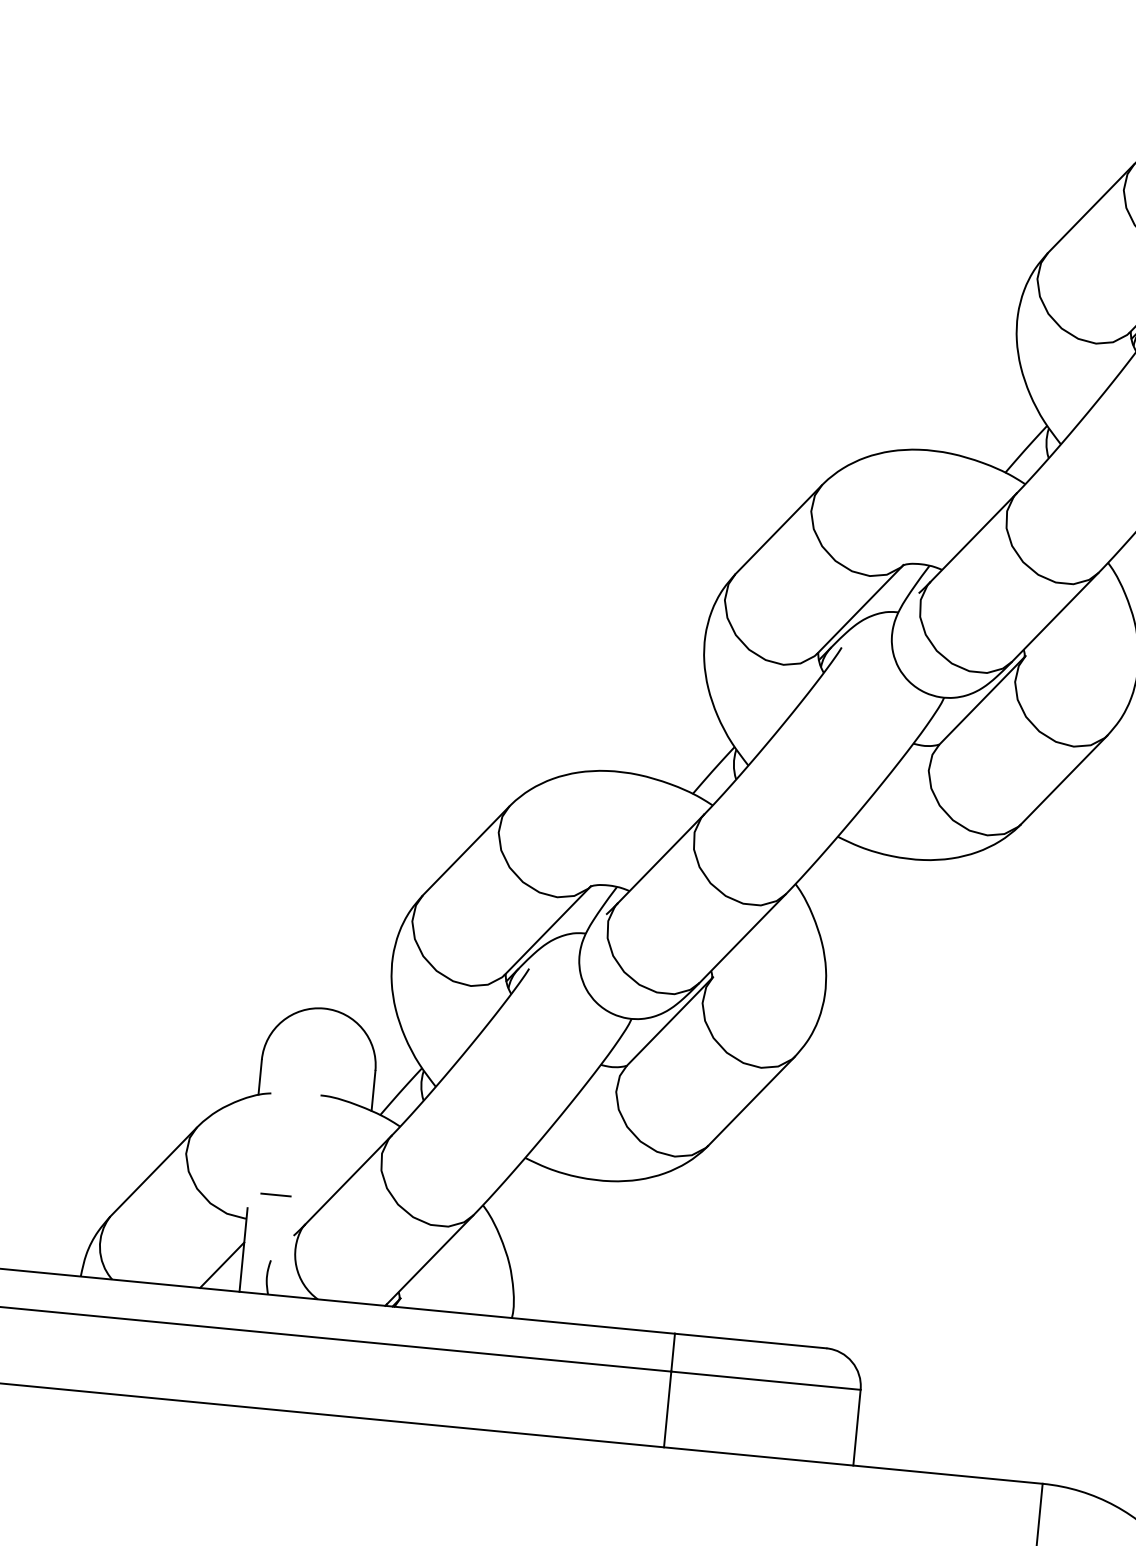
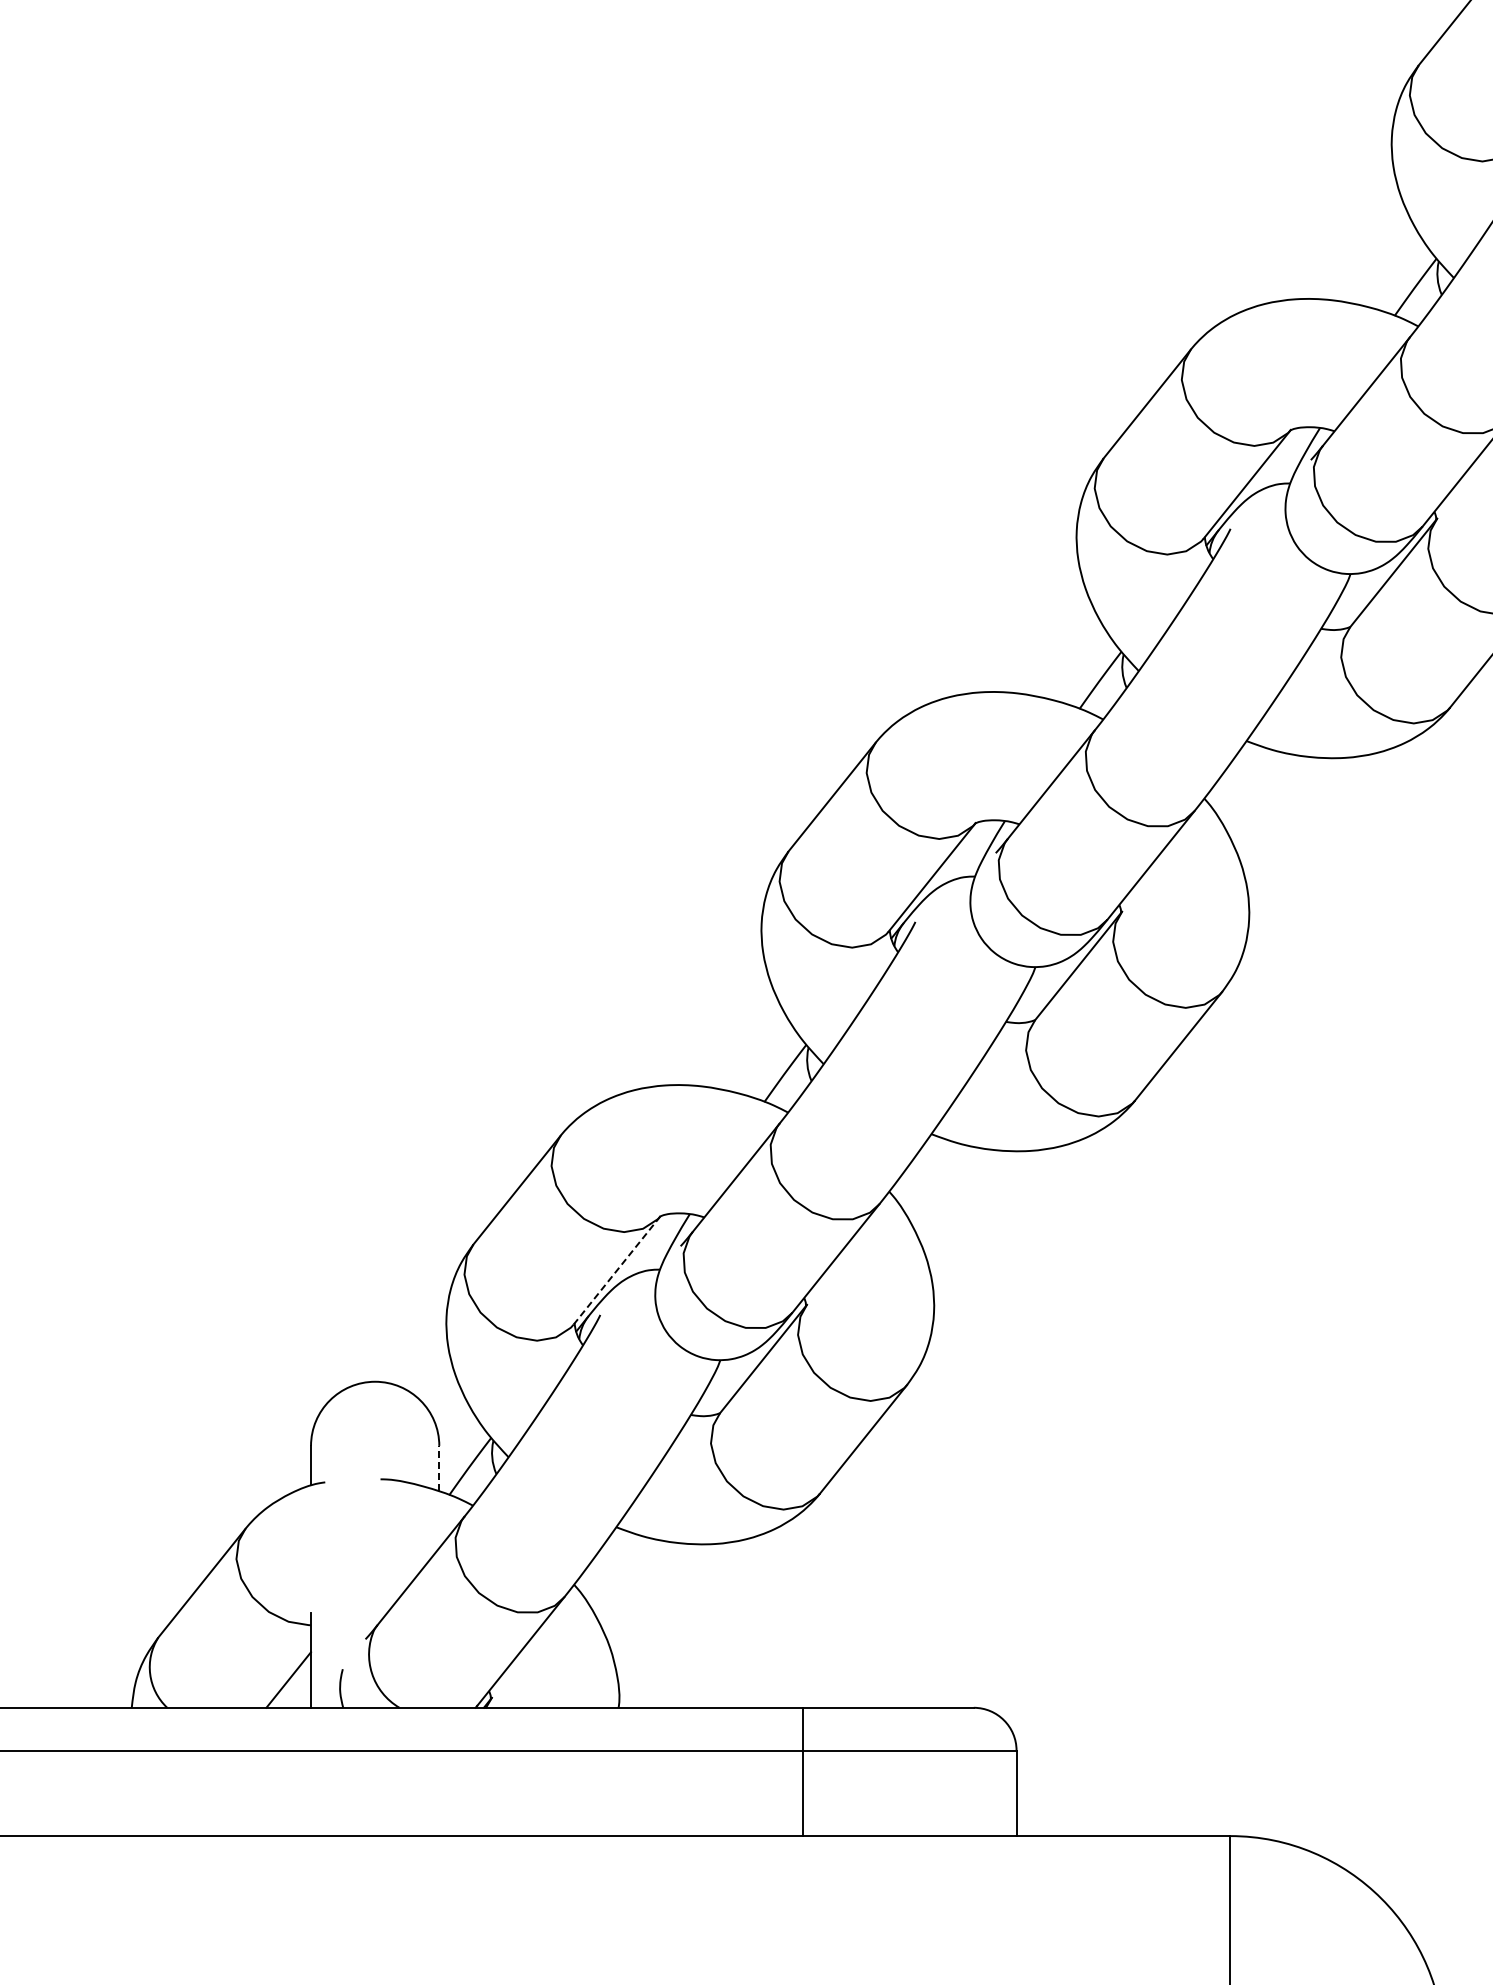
line: (548, 930) -> (617, 1270), solid -> dashed
line: (373, 1090) -> (439, 1468), solid -> dashed
line: (276, 1194) -> (341, 1595), removed

